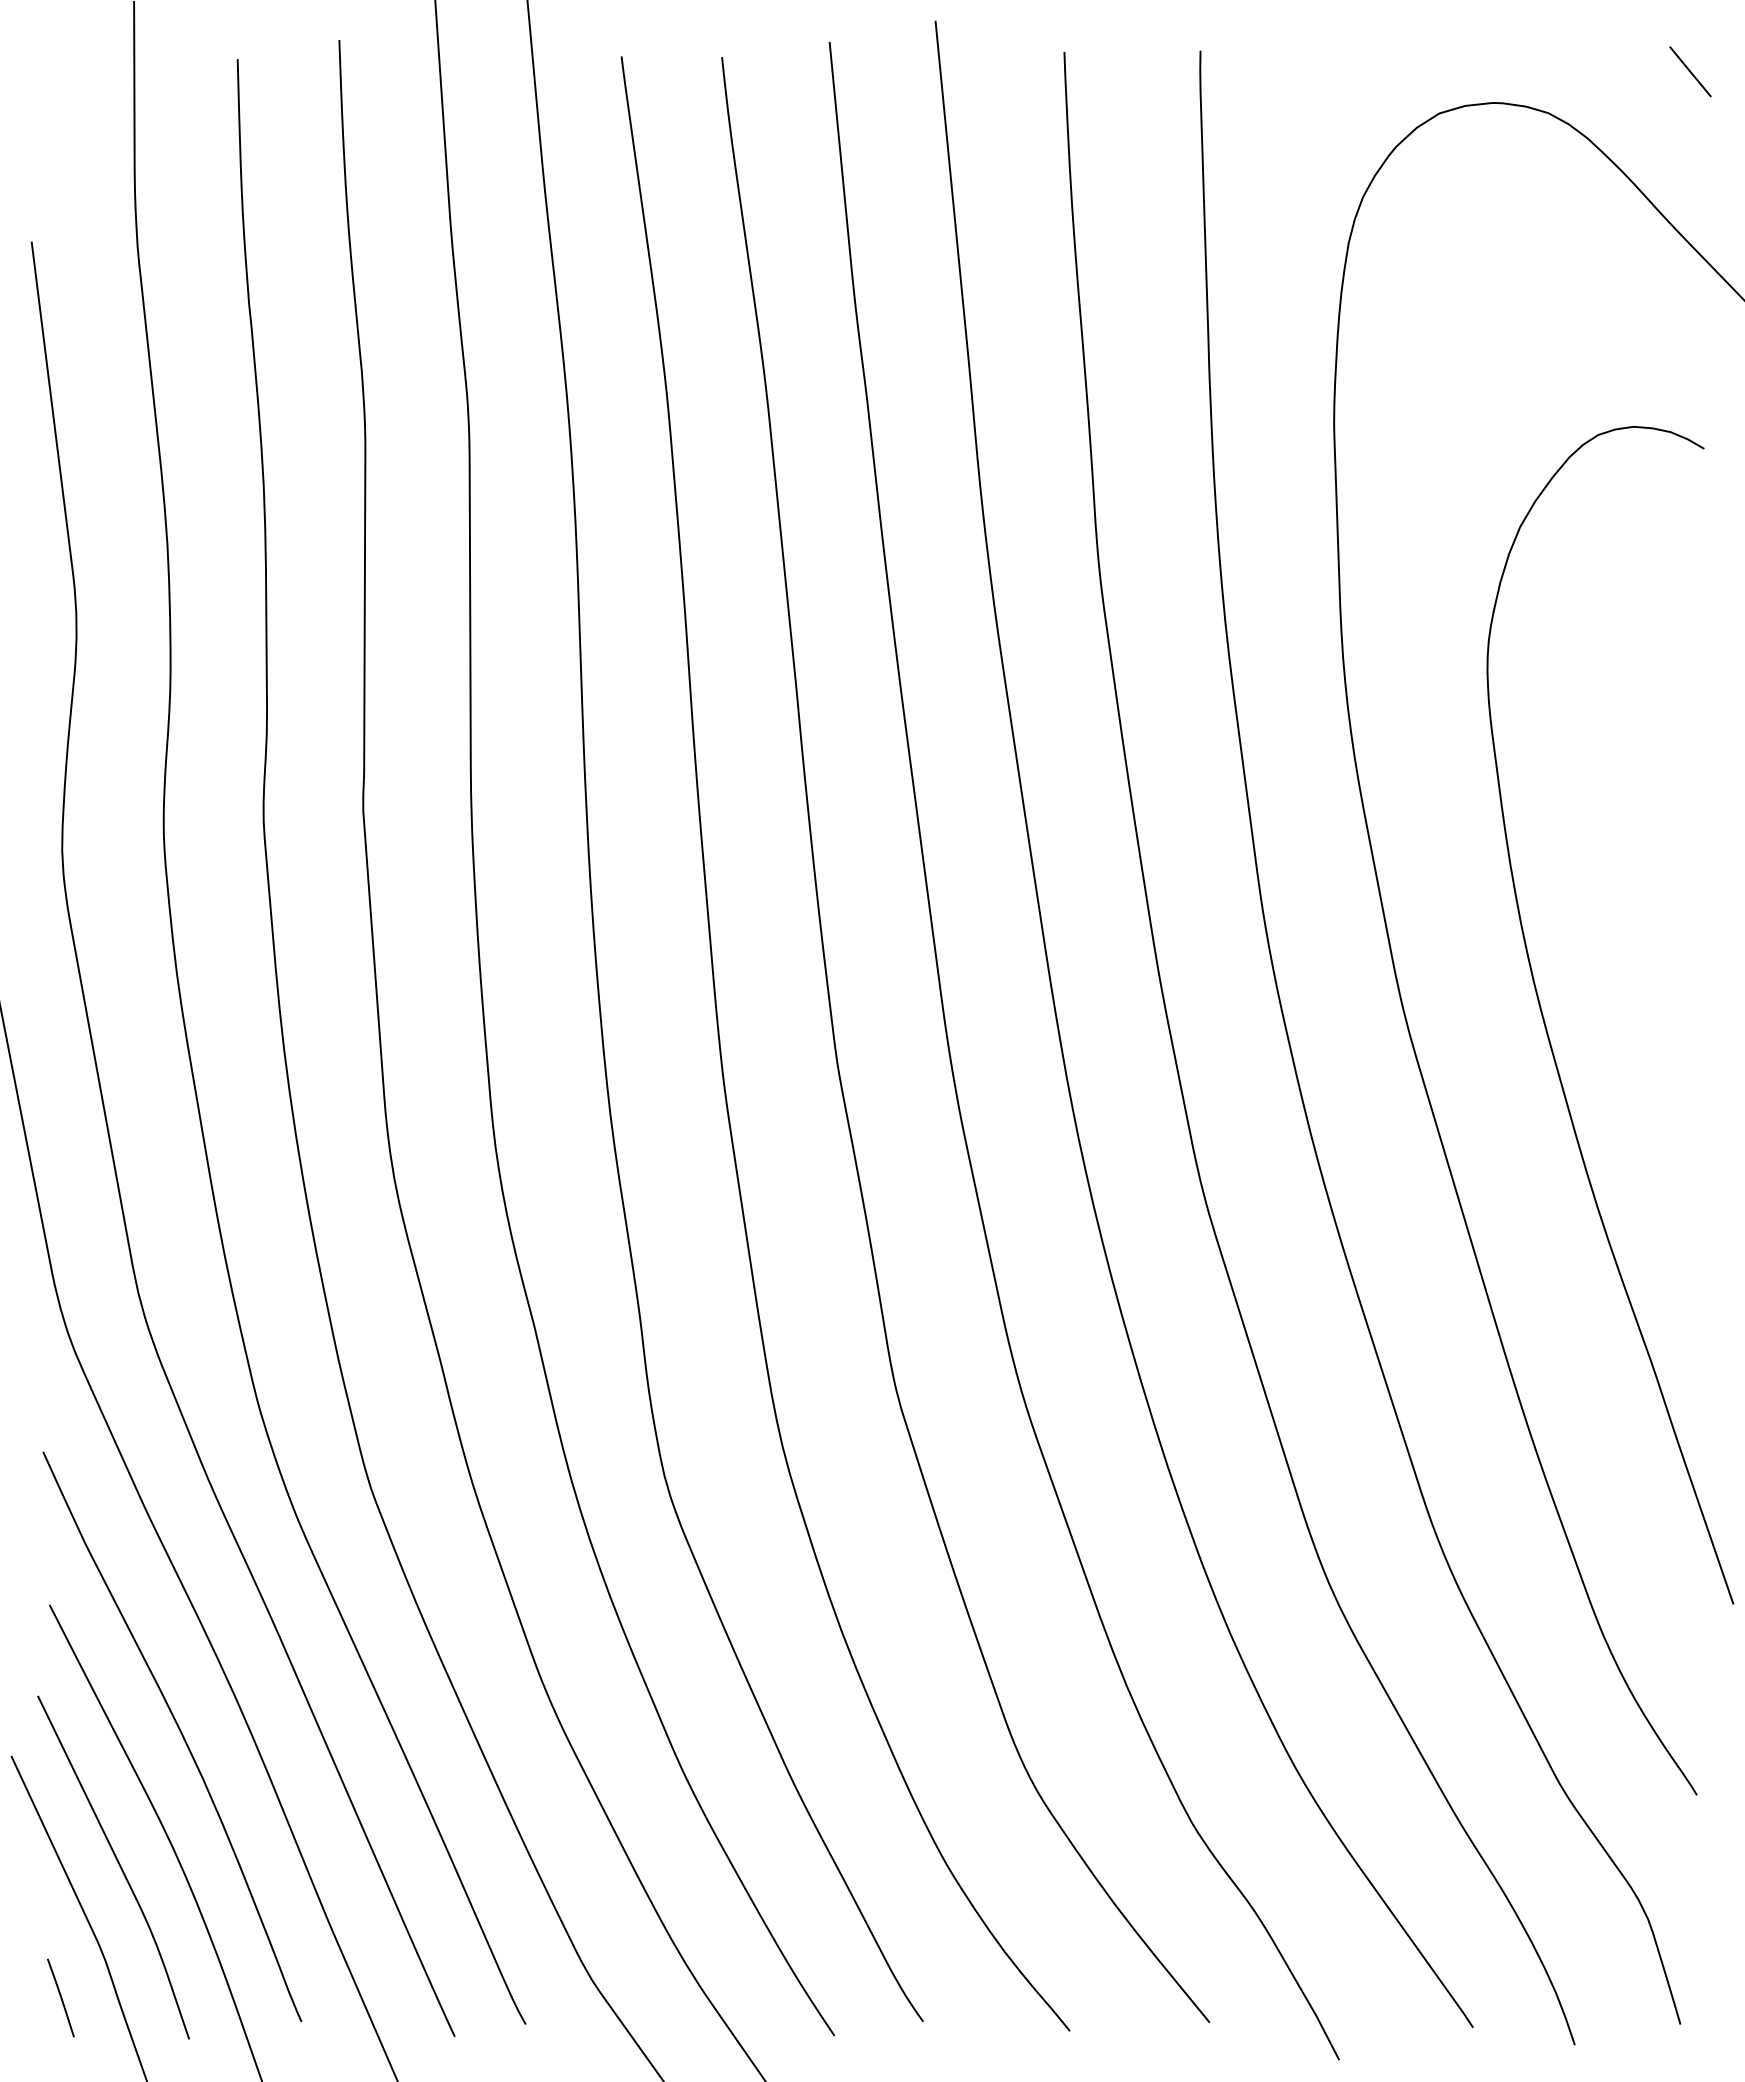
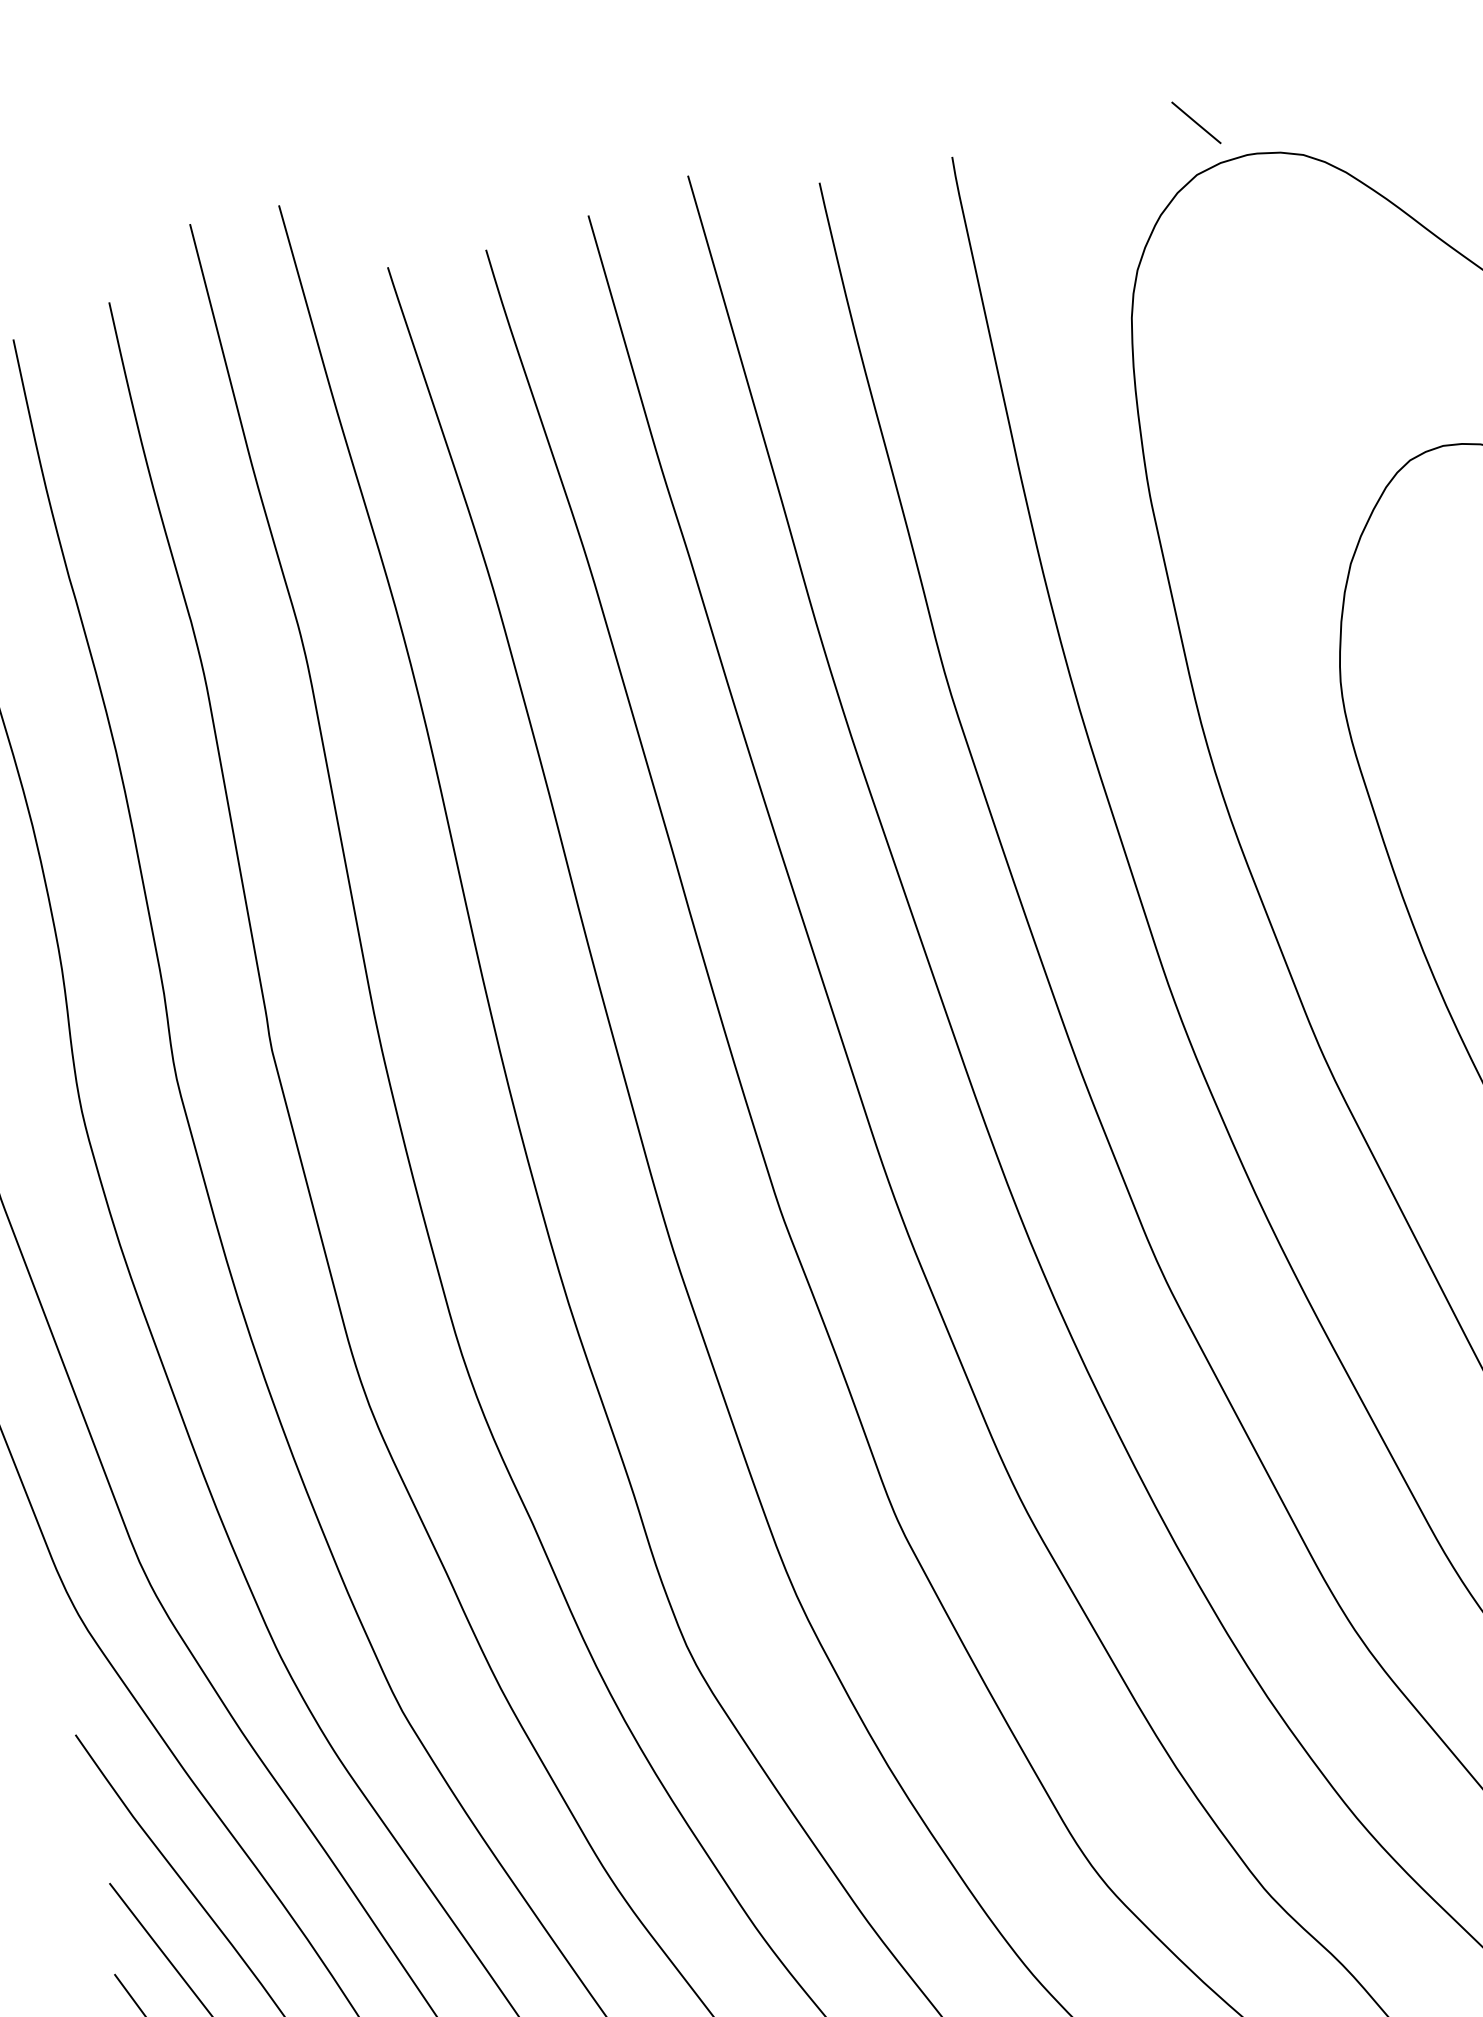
line: (1690, 71) -> (1196, 122), moved

